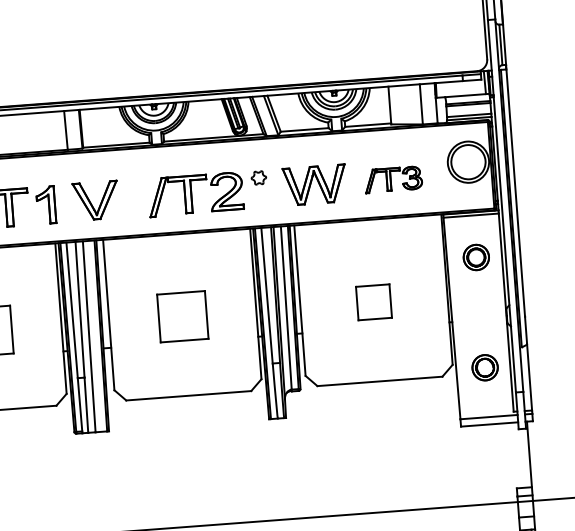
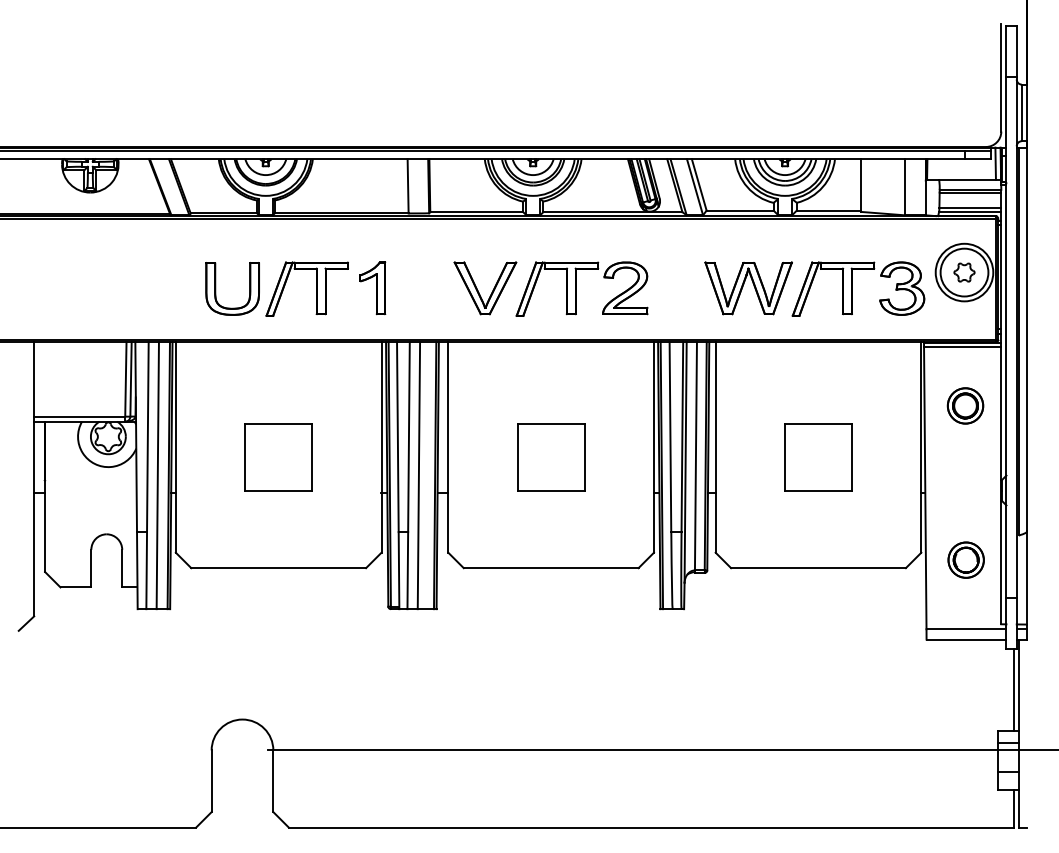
part: (258, 177) -> (964, 272), moved
part: (393, 179) -> (858, 288), size x1.67
part: (91, 204) -> (479, 292), moved
part: (374, 302) -> (818, 457), size x1.43
line: (525, 458) -> (1013, 690), added

